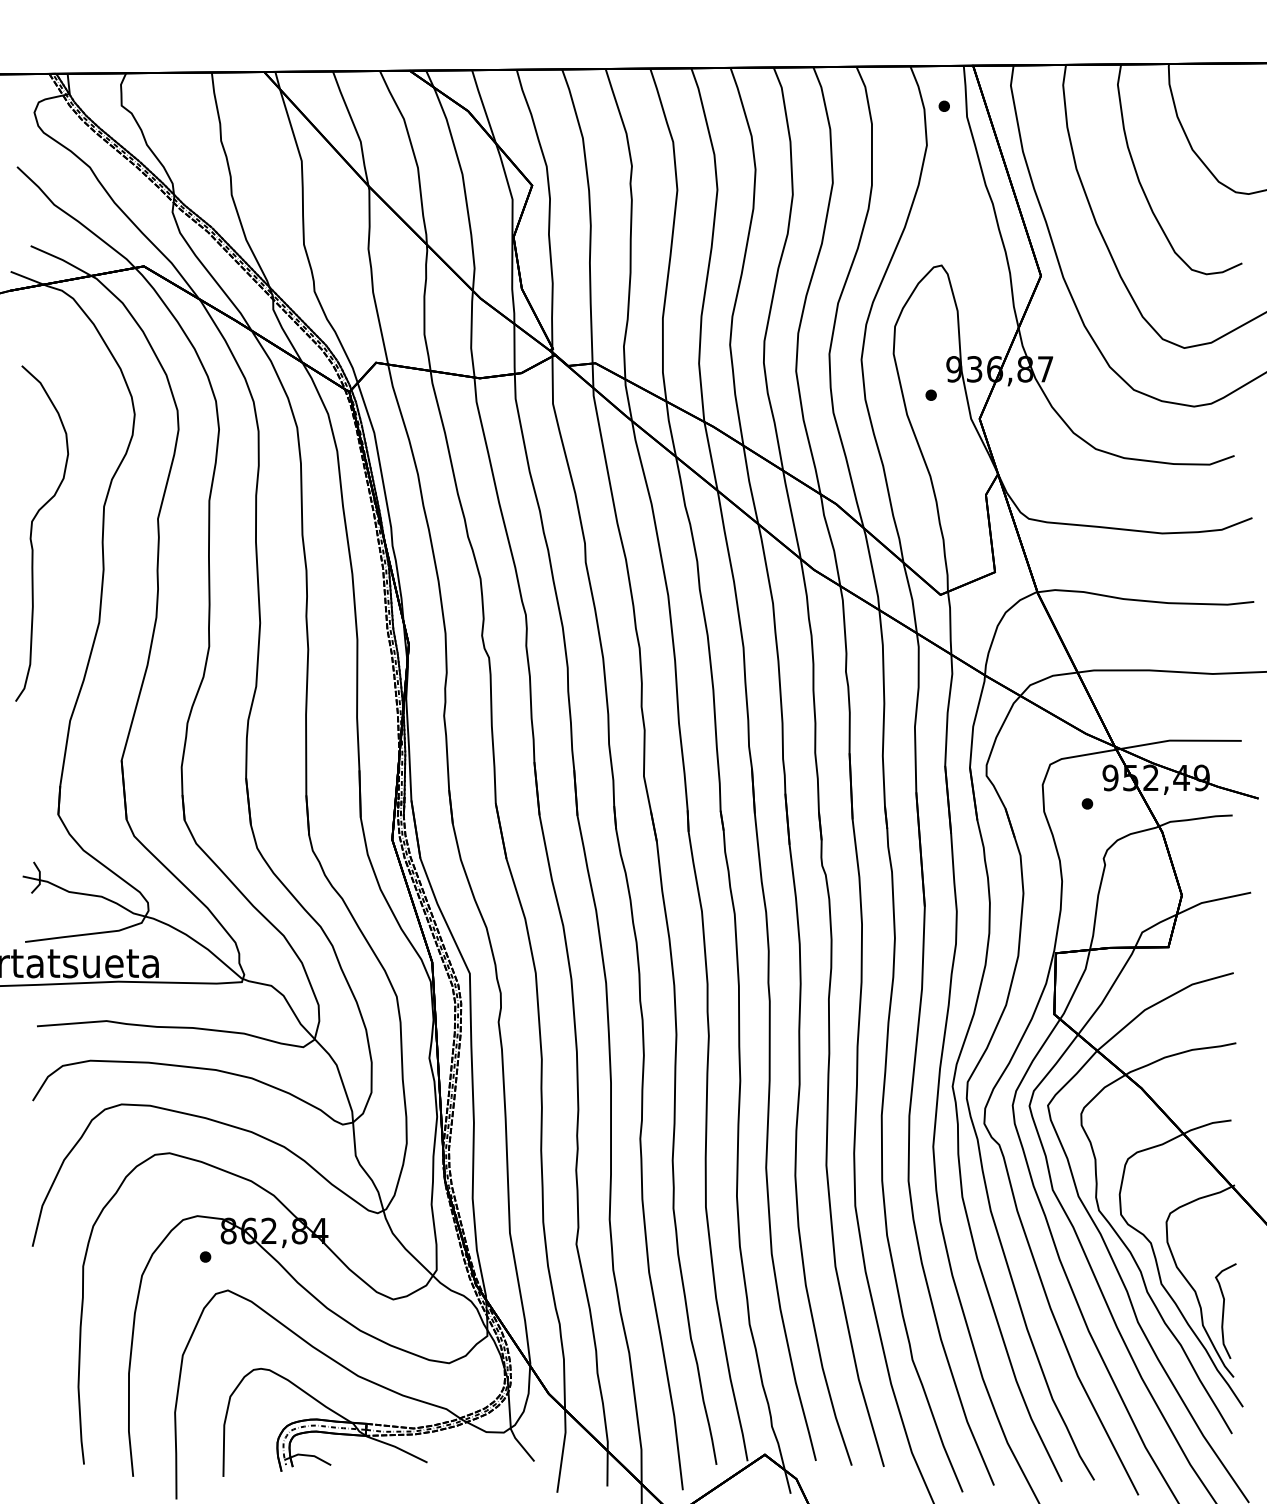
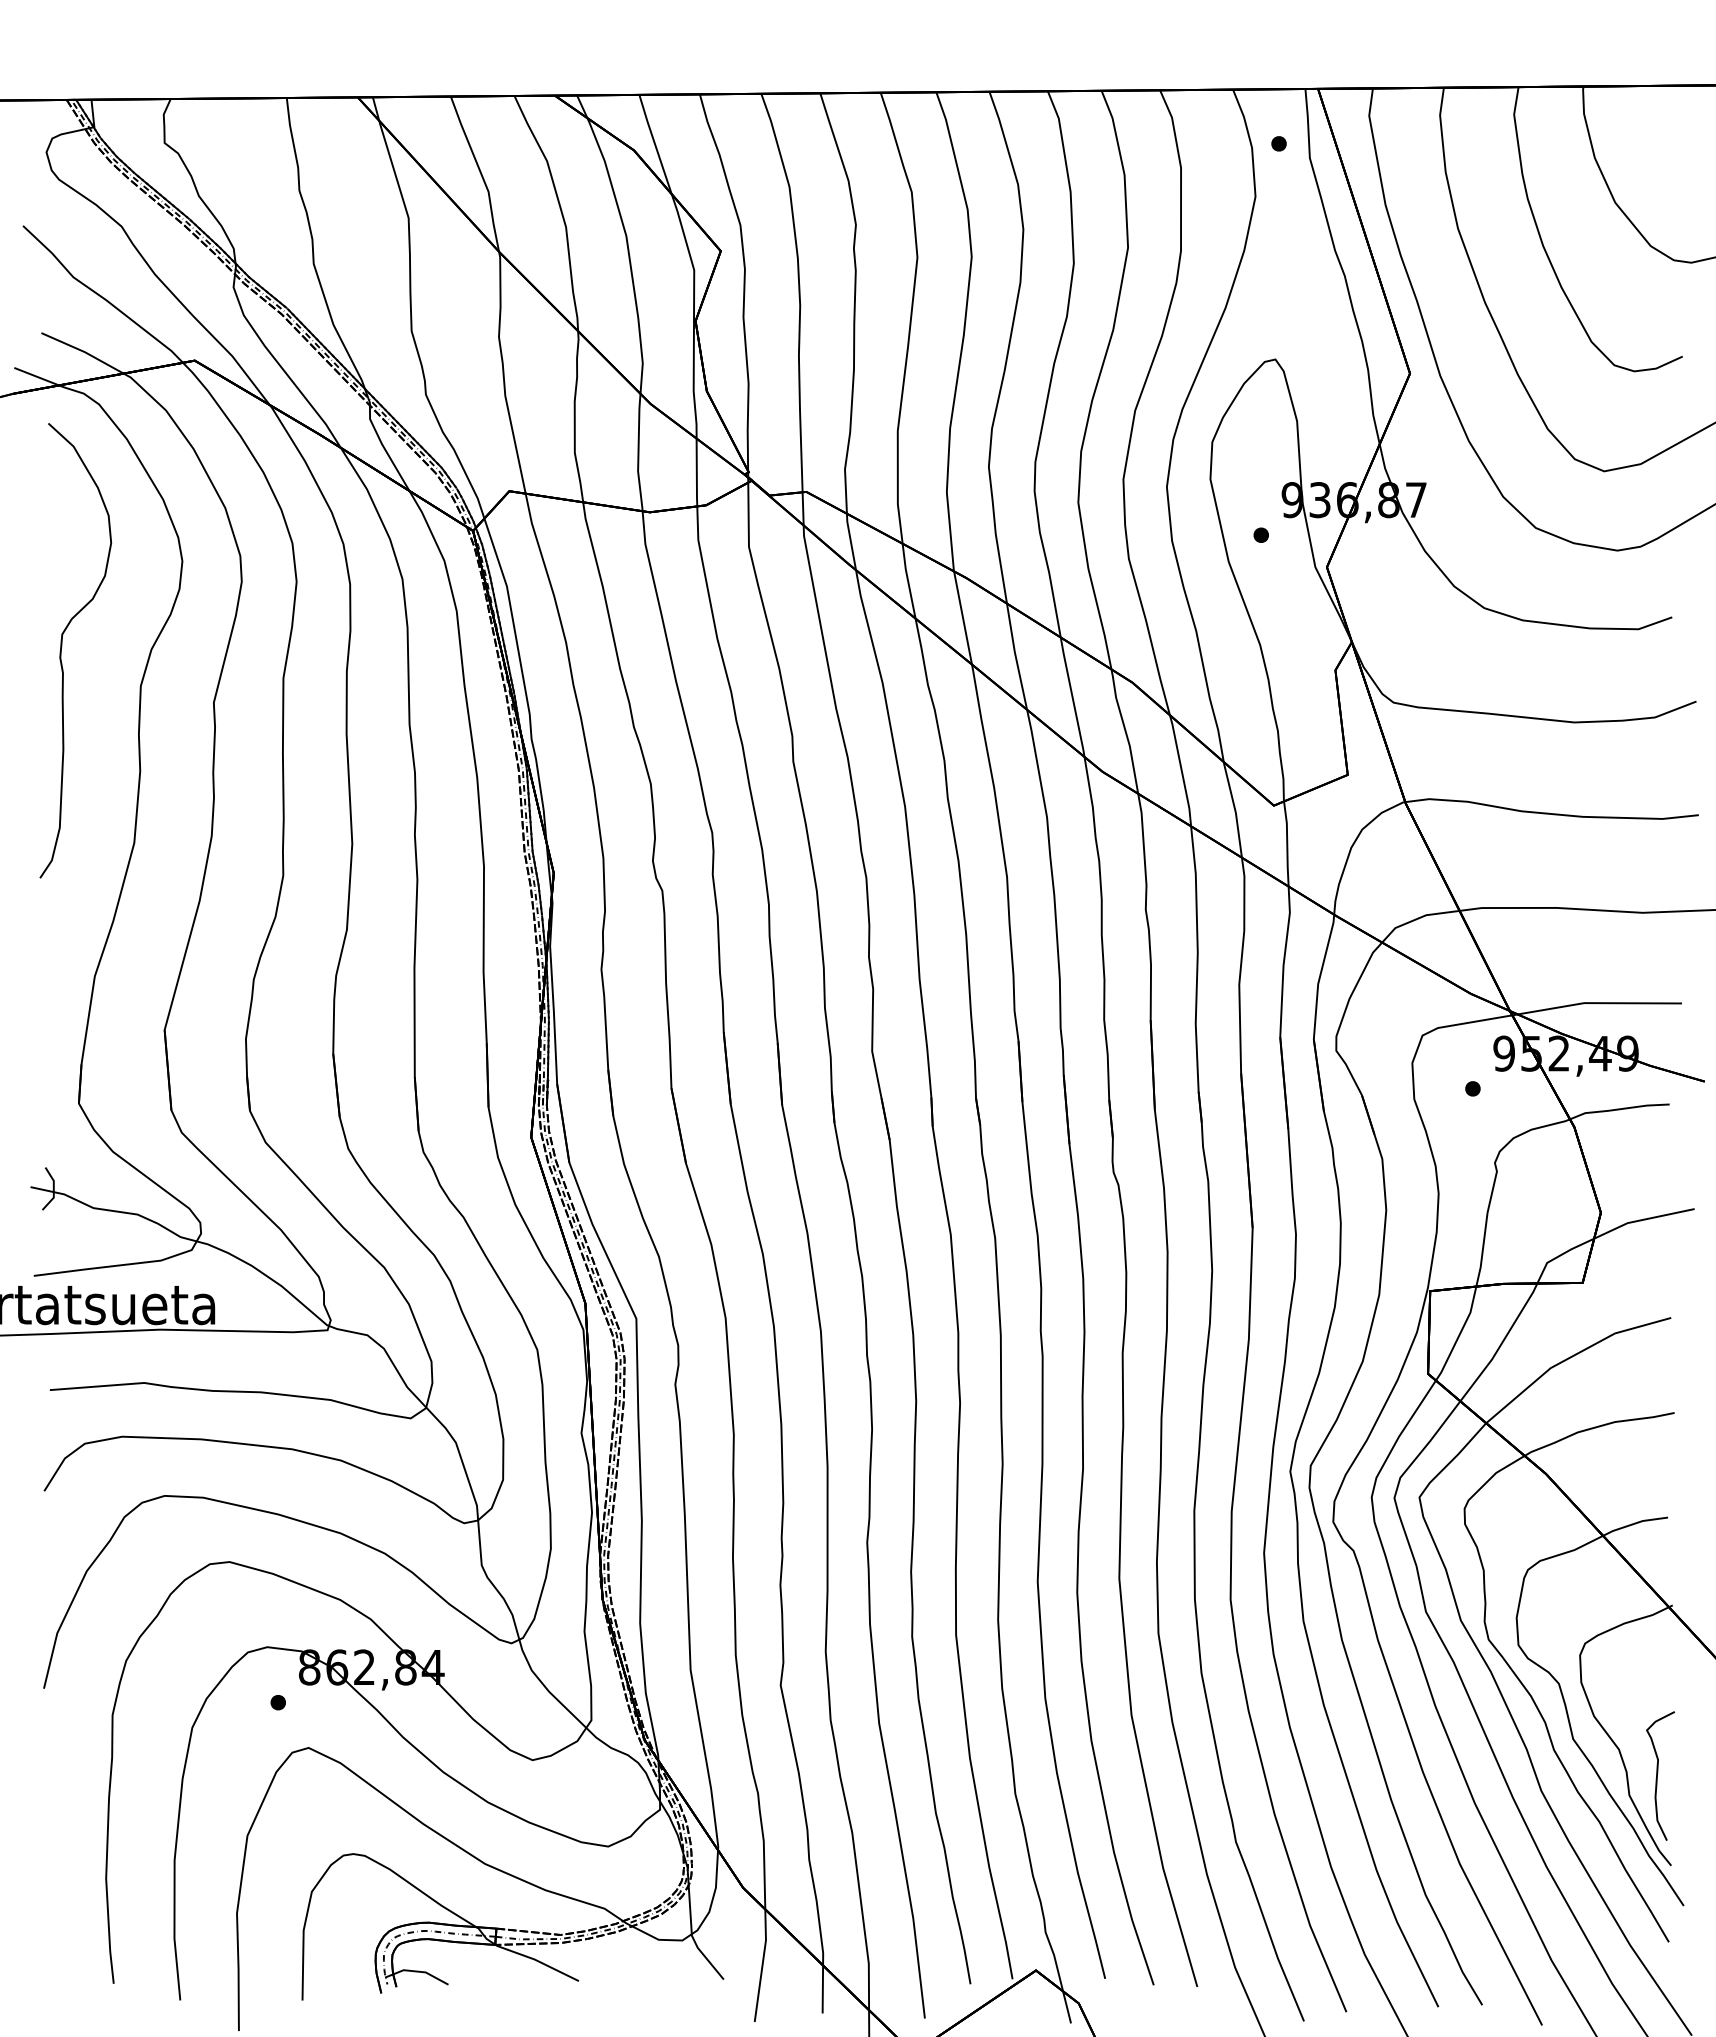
curve: (32, 531) -> (62, 647), moved

